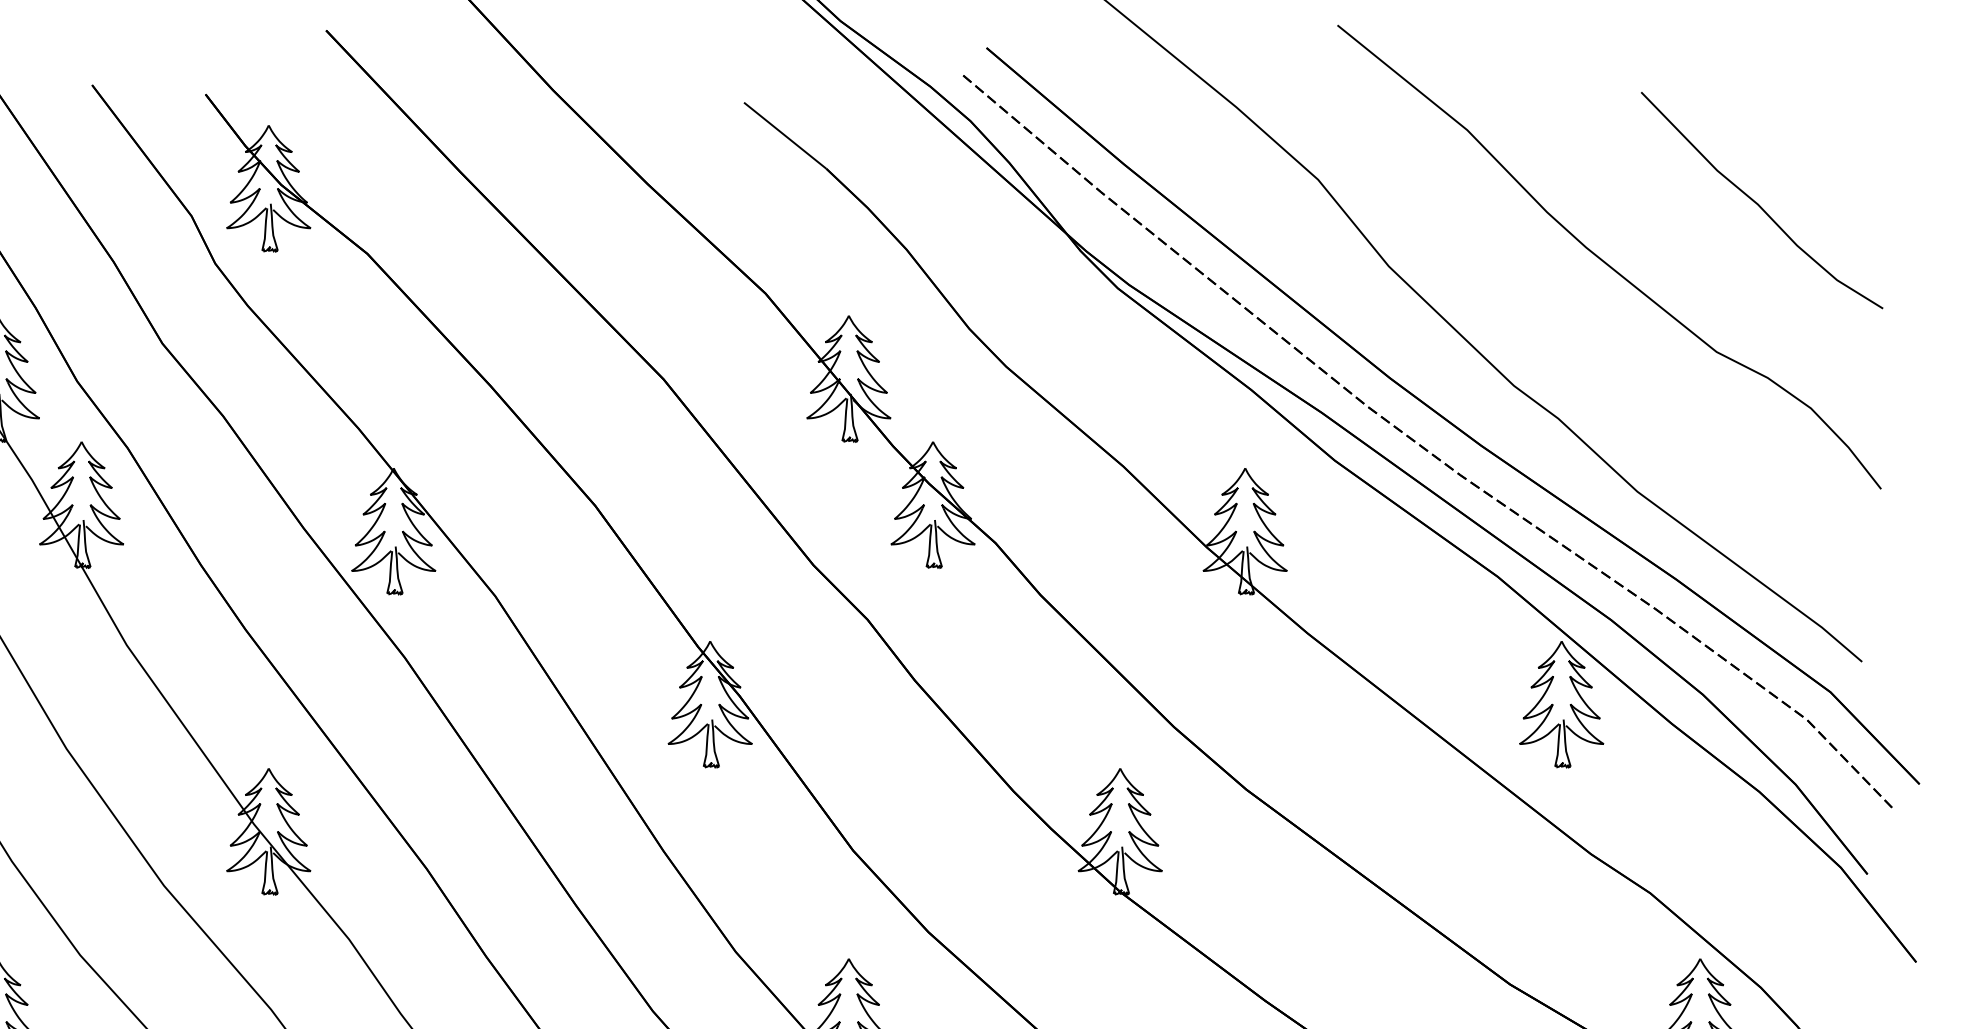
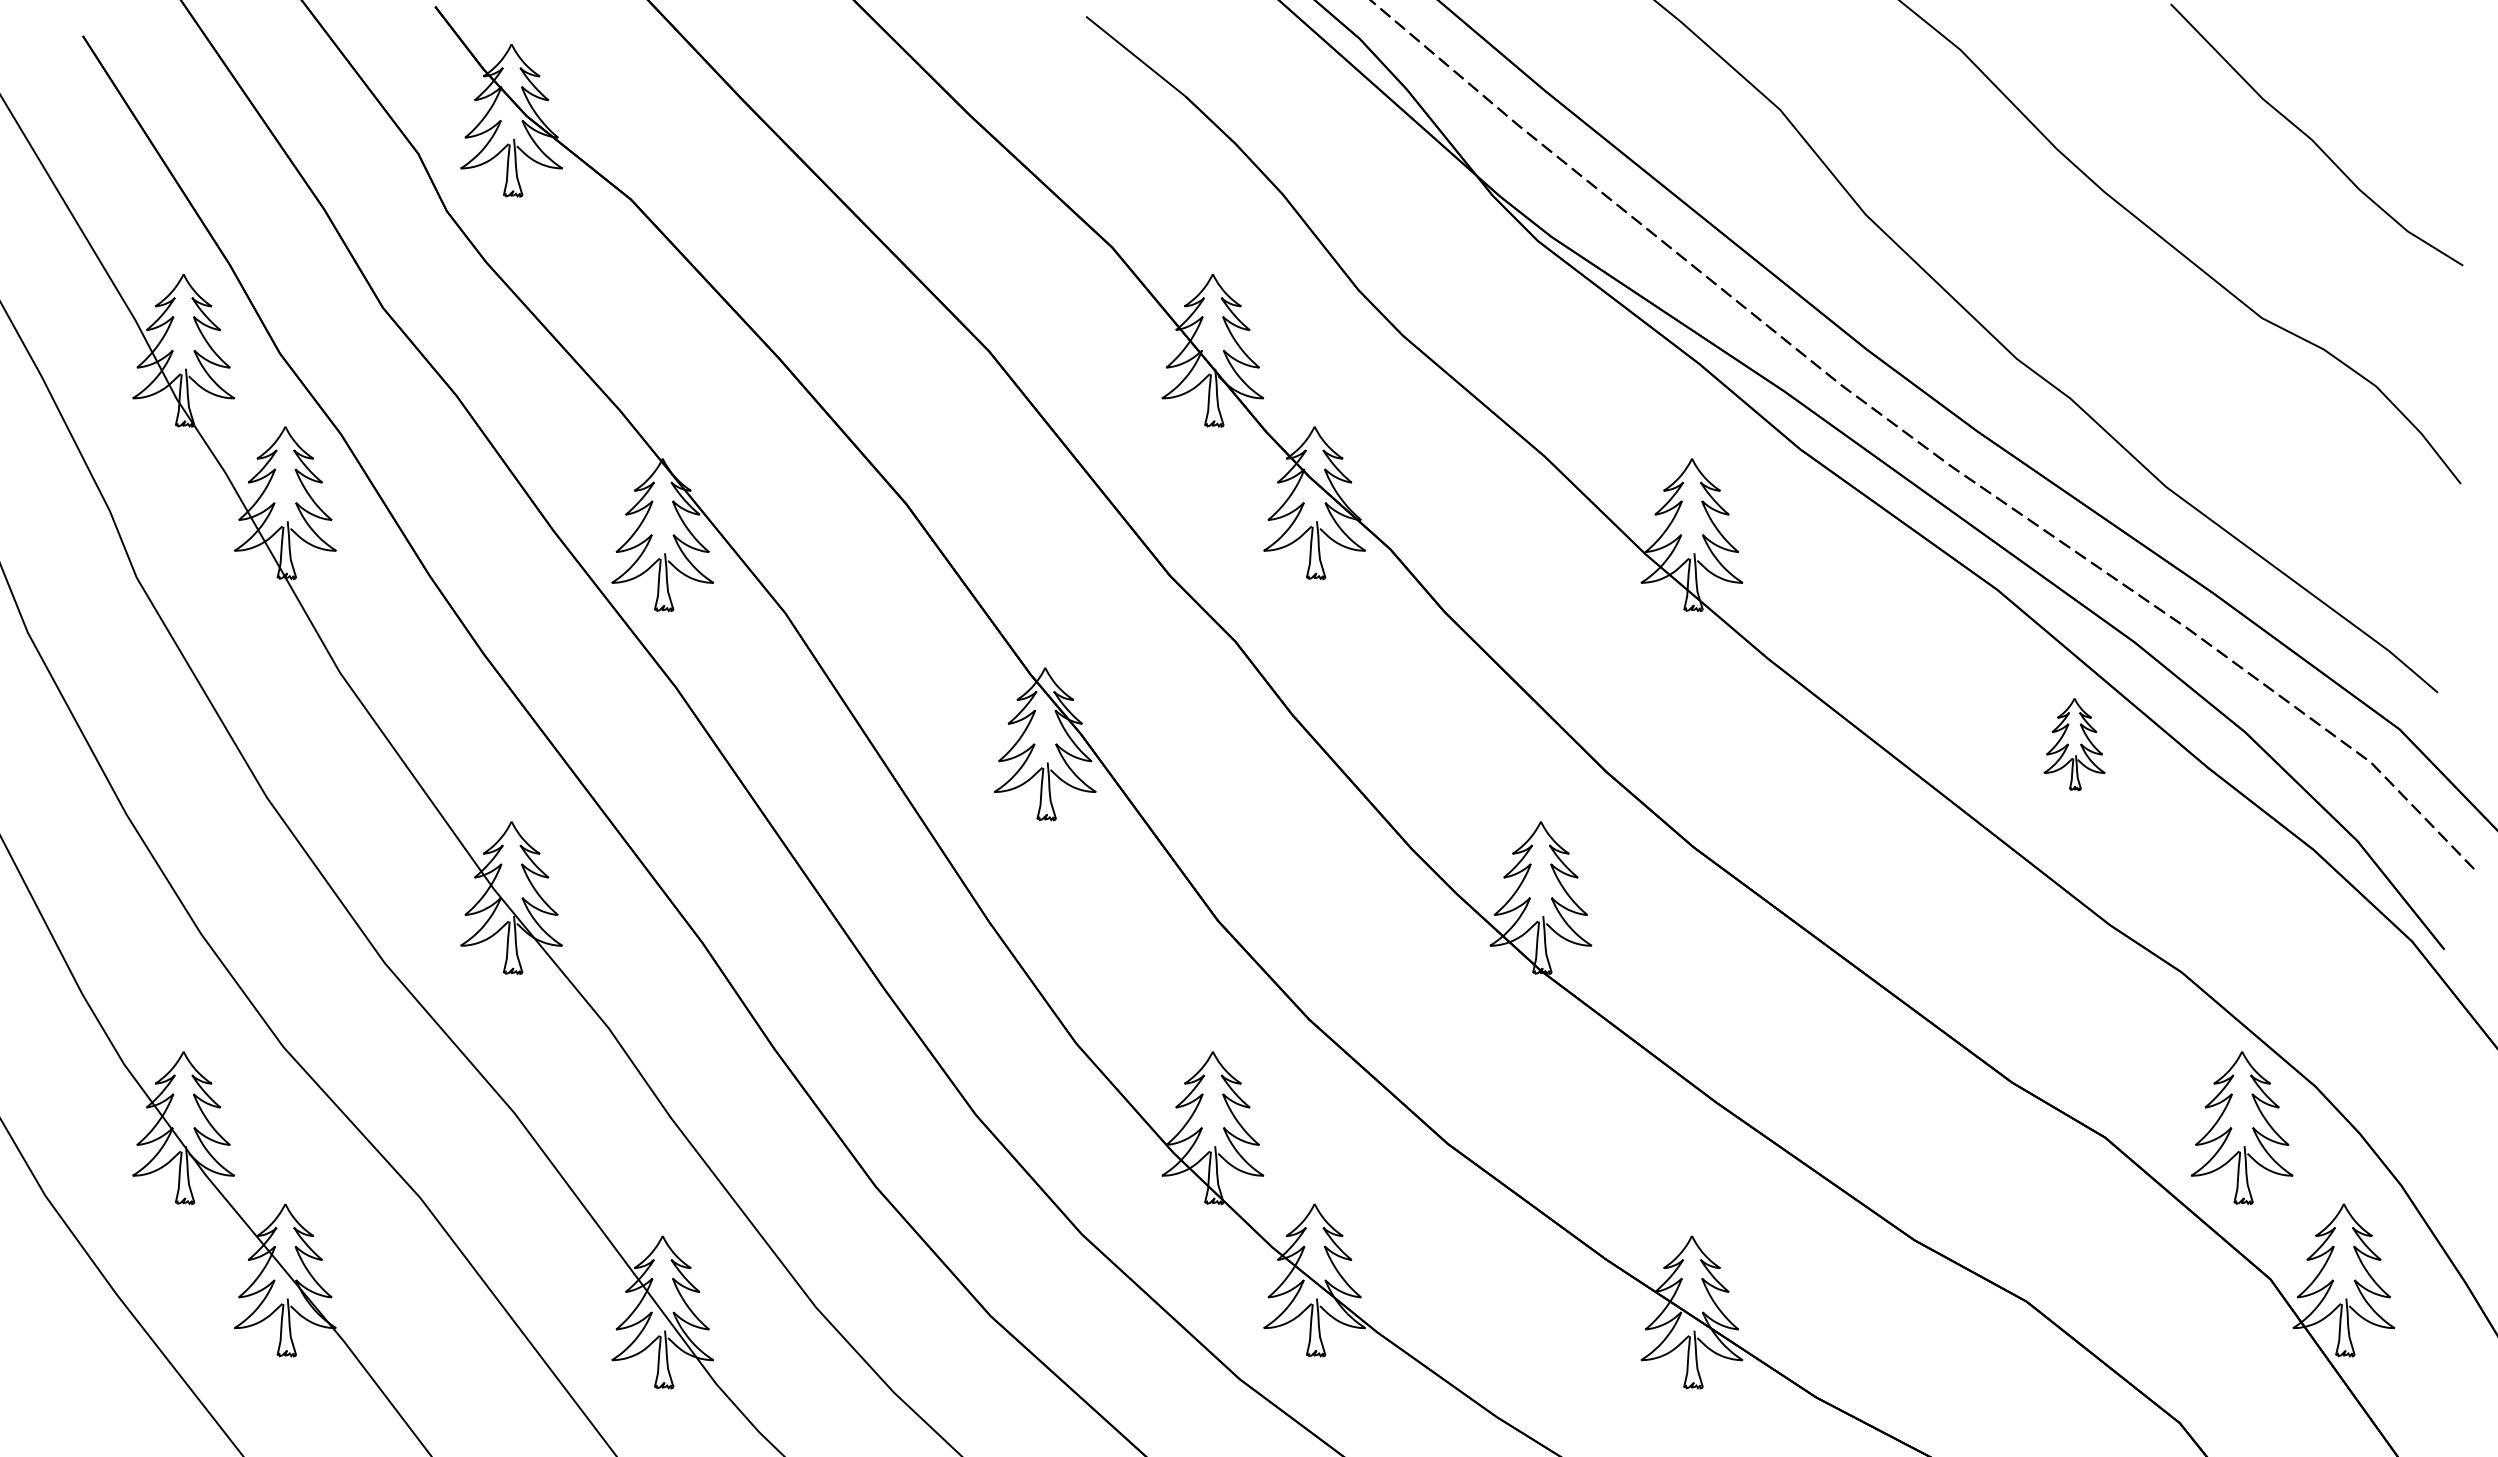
part: (1561, 704) -> (2074, 744), size x0.6

